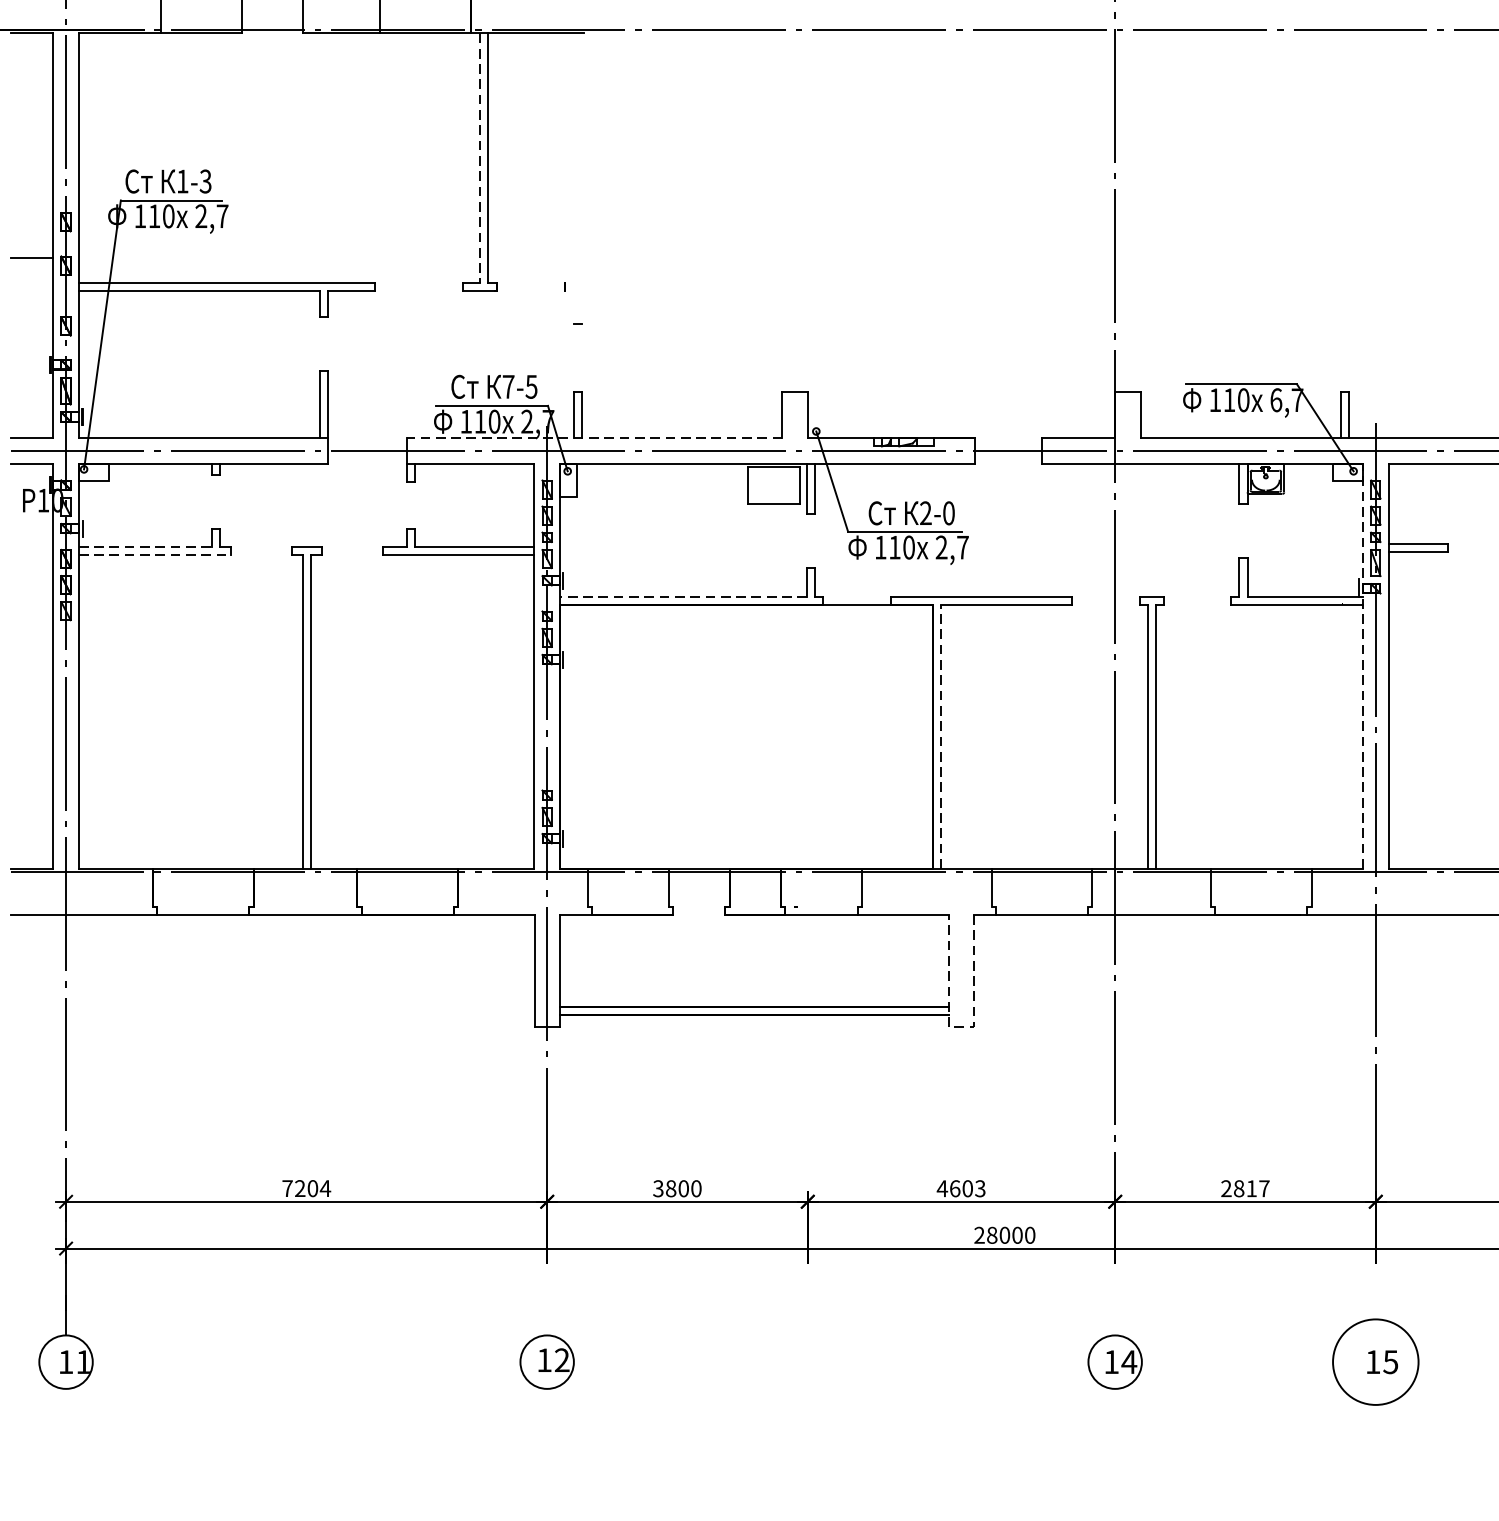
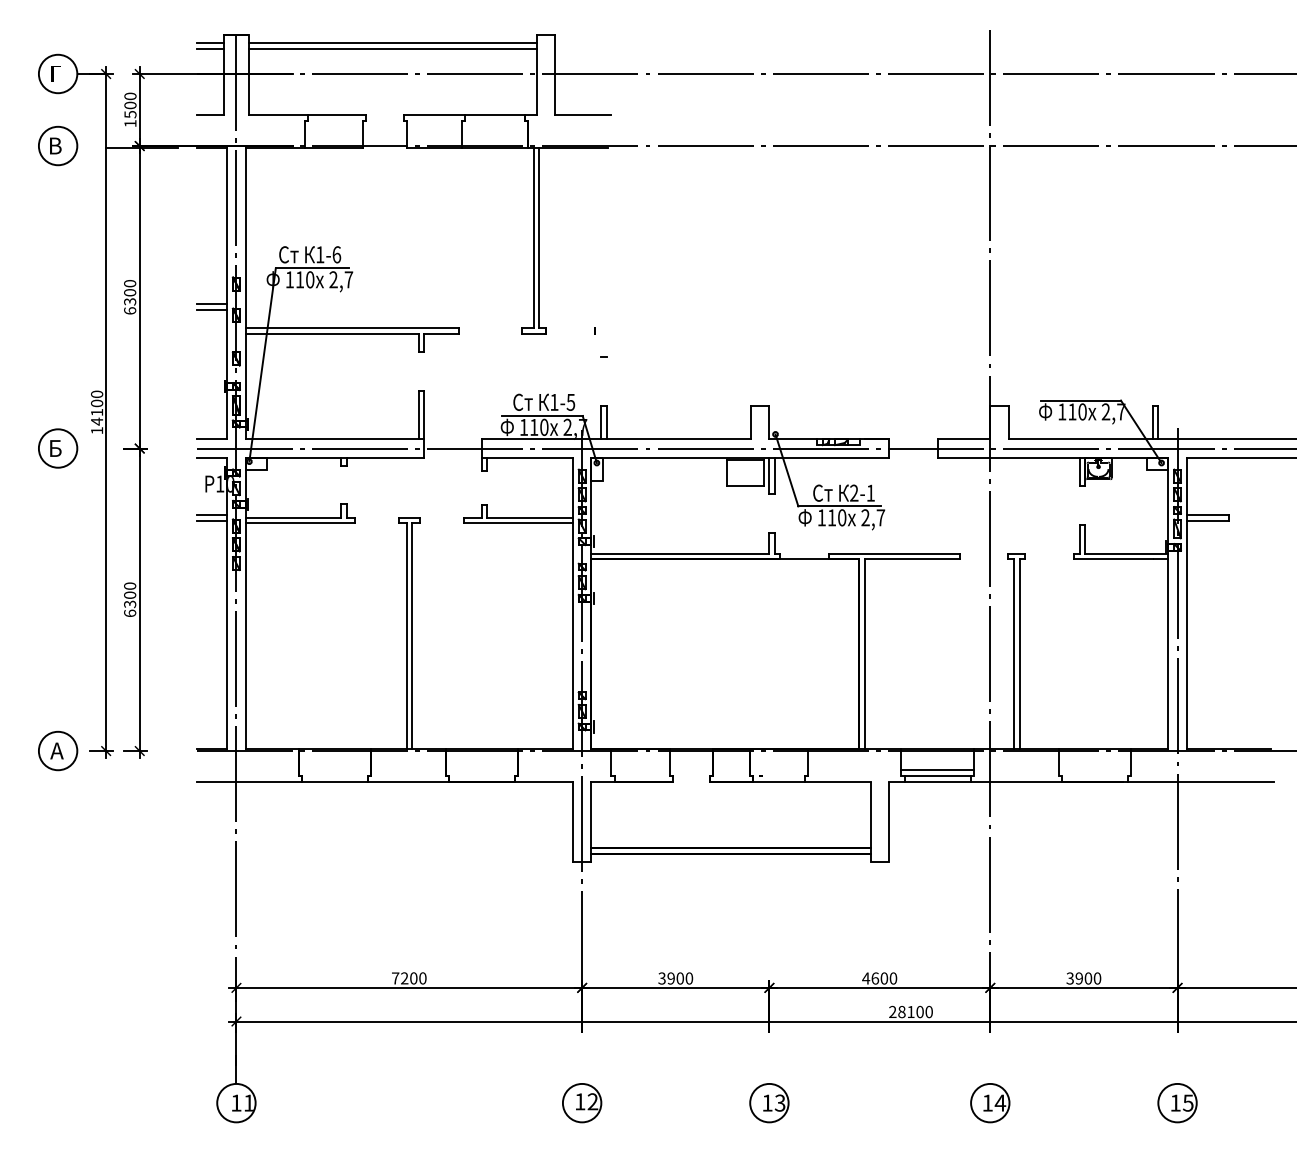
line: (479, 158) -> (533, 238), dashed -> solid
text: (205, 181) -> (336, 254), 1-3 -> 1-6
line: (31, 250) -> (211, 304), added
text: (508, 387) -> (554, 402), 7-5 -> 1-5
text: (1275, 399) -> (1105, 411), 6,7 -> 2,7
line: (594, 438) -> (616, 439), dashed -> solid
text: (948, 512) -> (870, 492), 2-0 -> 2-1
line: (31, 544) -> (211, 515), added
line: (145, 547) -> (293, 517), dashed -> solid
line: (31, 552) -> (211, 521), added
line: (155, 555) -> (300, 523), dashed -> solid
line: (684, 597) -> (680, 553), dashed -> solid
line: (1363, 665) -> (1168, 602), dashed -> solid
line: (940, 737) -> (864, 654), dashed -> solid
line: (1041, 897) -> (937, 769), added
line: (1041, 906) -> (937, 775), added
line: (961, 1027) -> (879, 862), dashed -> solid
text: (325, 1188) -> (422, 978), 7204 -> 7200
text: (670, 1188) -> (670, 978), 3800 -> 3900
text: (980, 1188) -> (893, 978), 4603 -> 4600
text: (1244, 1188) -> (1083, 978), 2817 -> 3900
text: (1004, 1234) -> (910, 1011), 28000 -> 28100
circle: (1375, 1361) -> (1177, 1102), size x0.62
part: (807, 1362) -> (769, 1103), added

